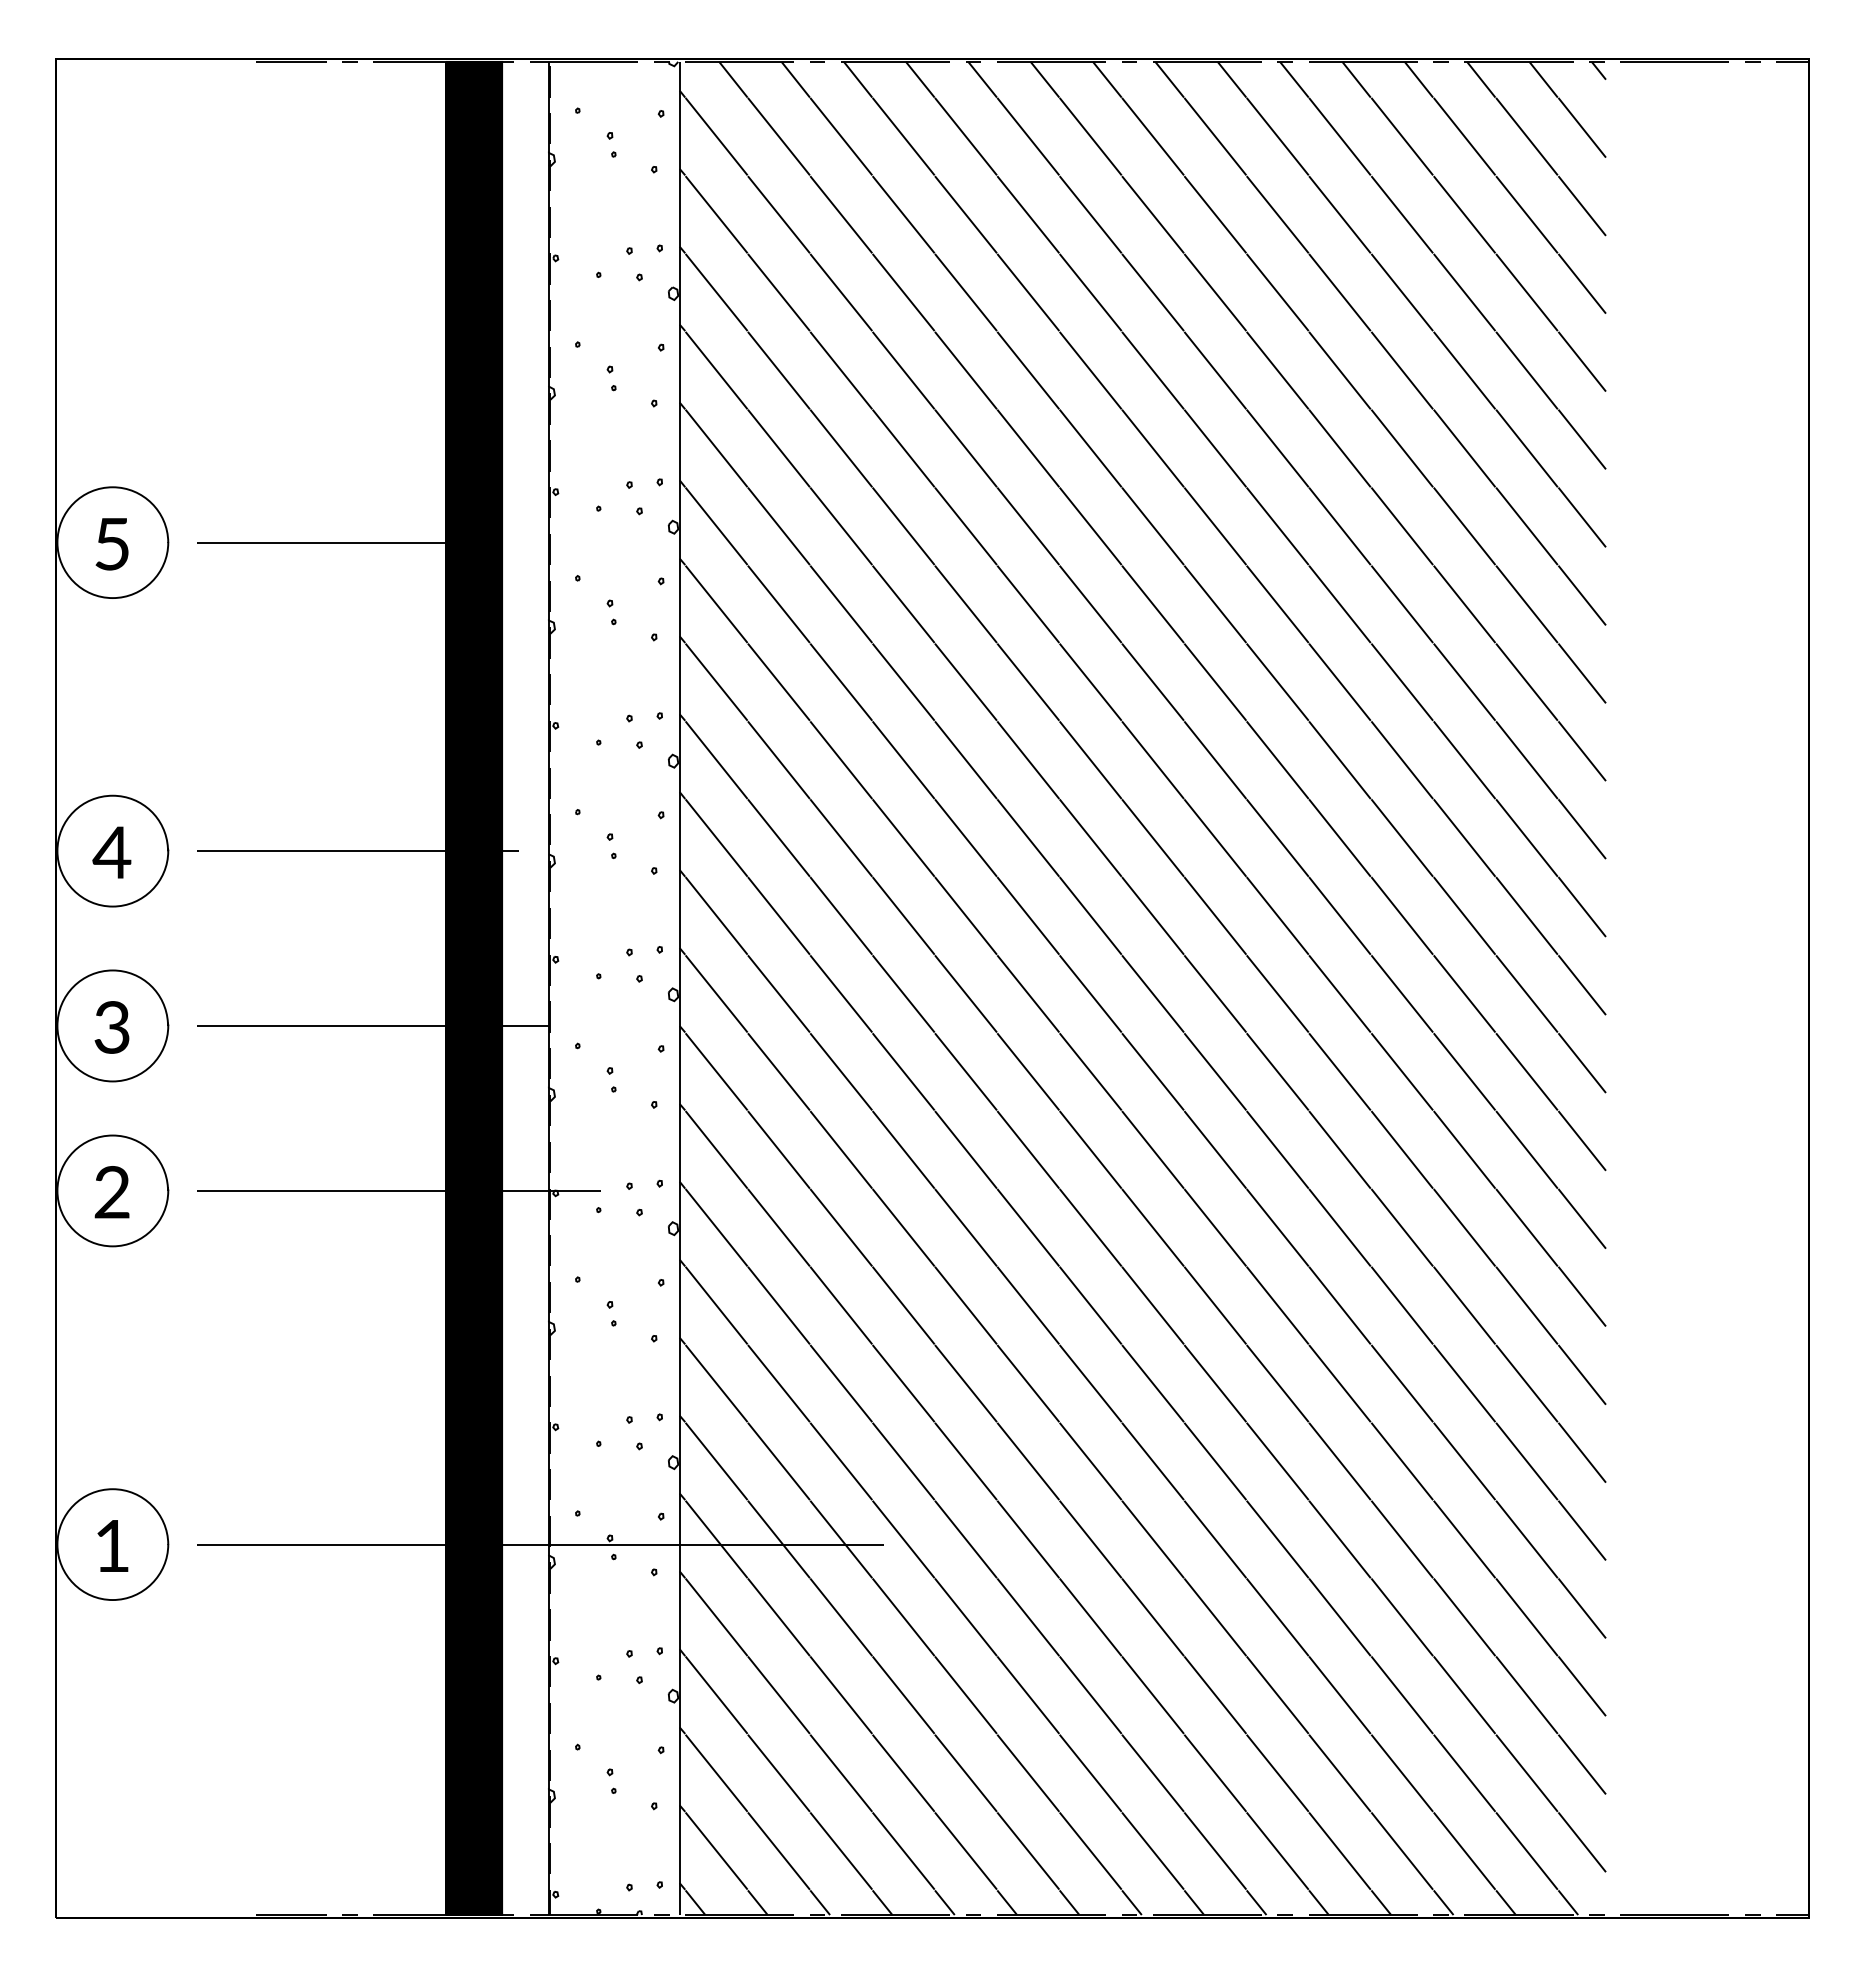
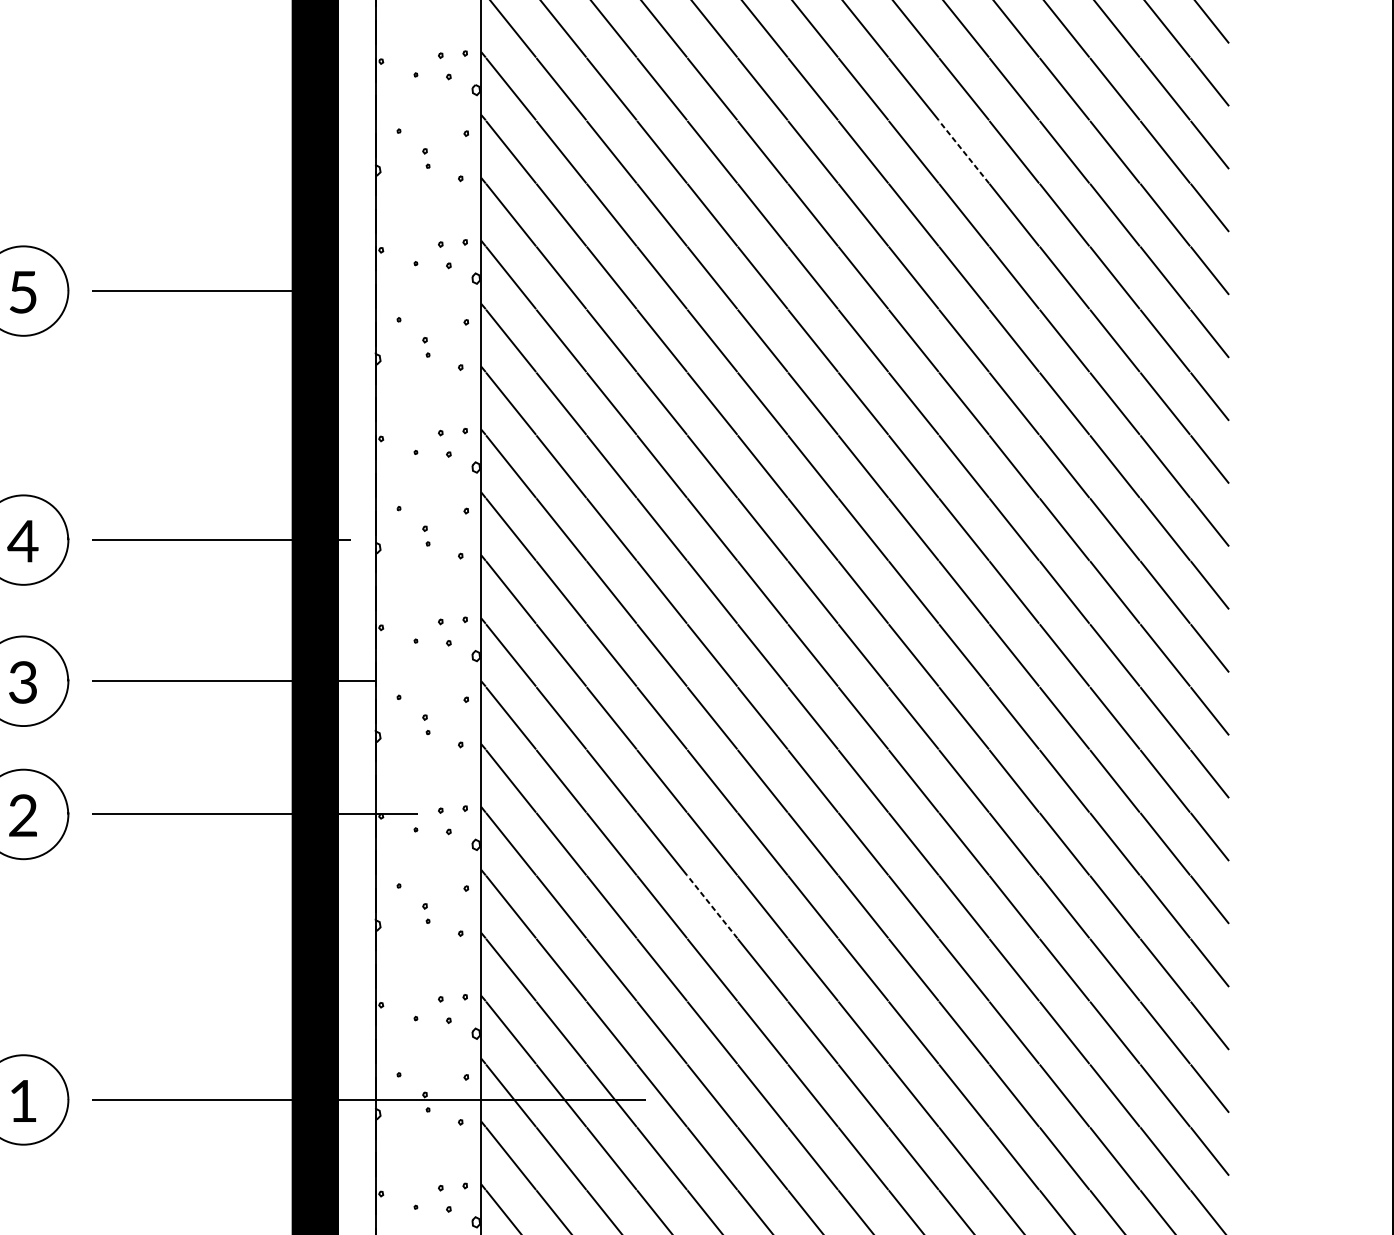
line: (1277, 370) -> (963, 152), solid -> dashed
line: (965, 1305) -> (712, 906), solid -> dashed

